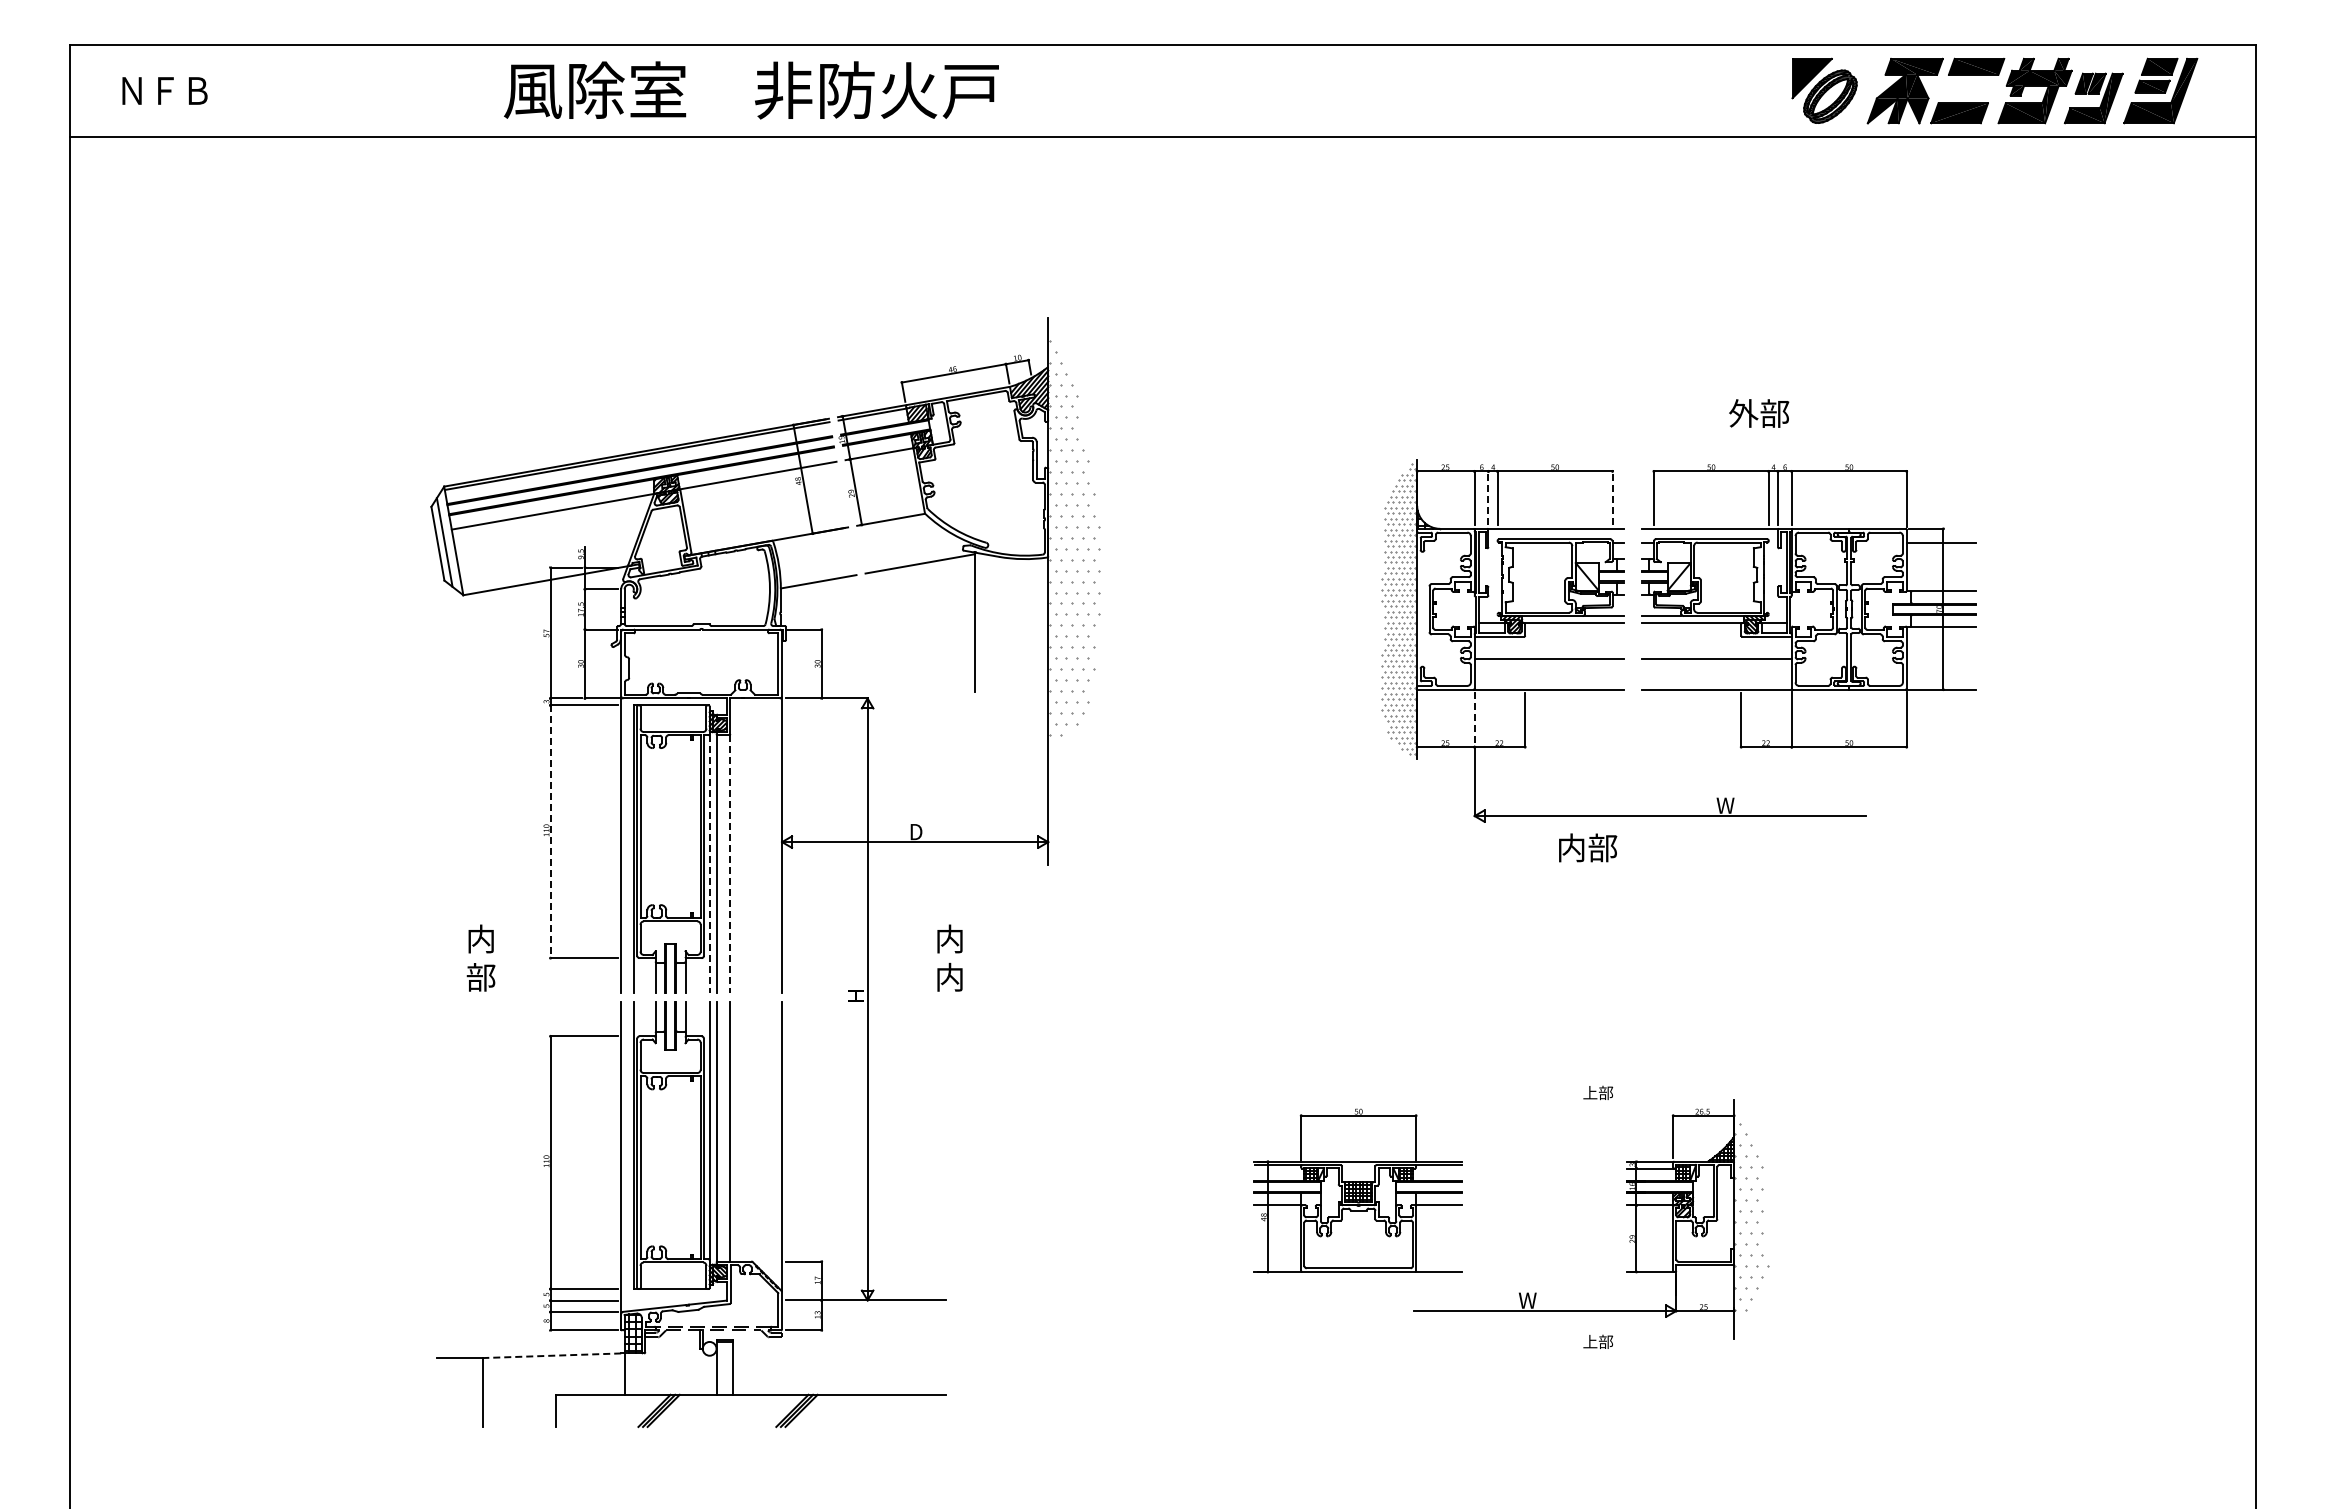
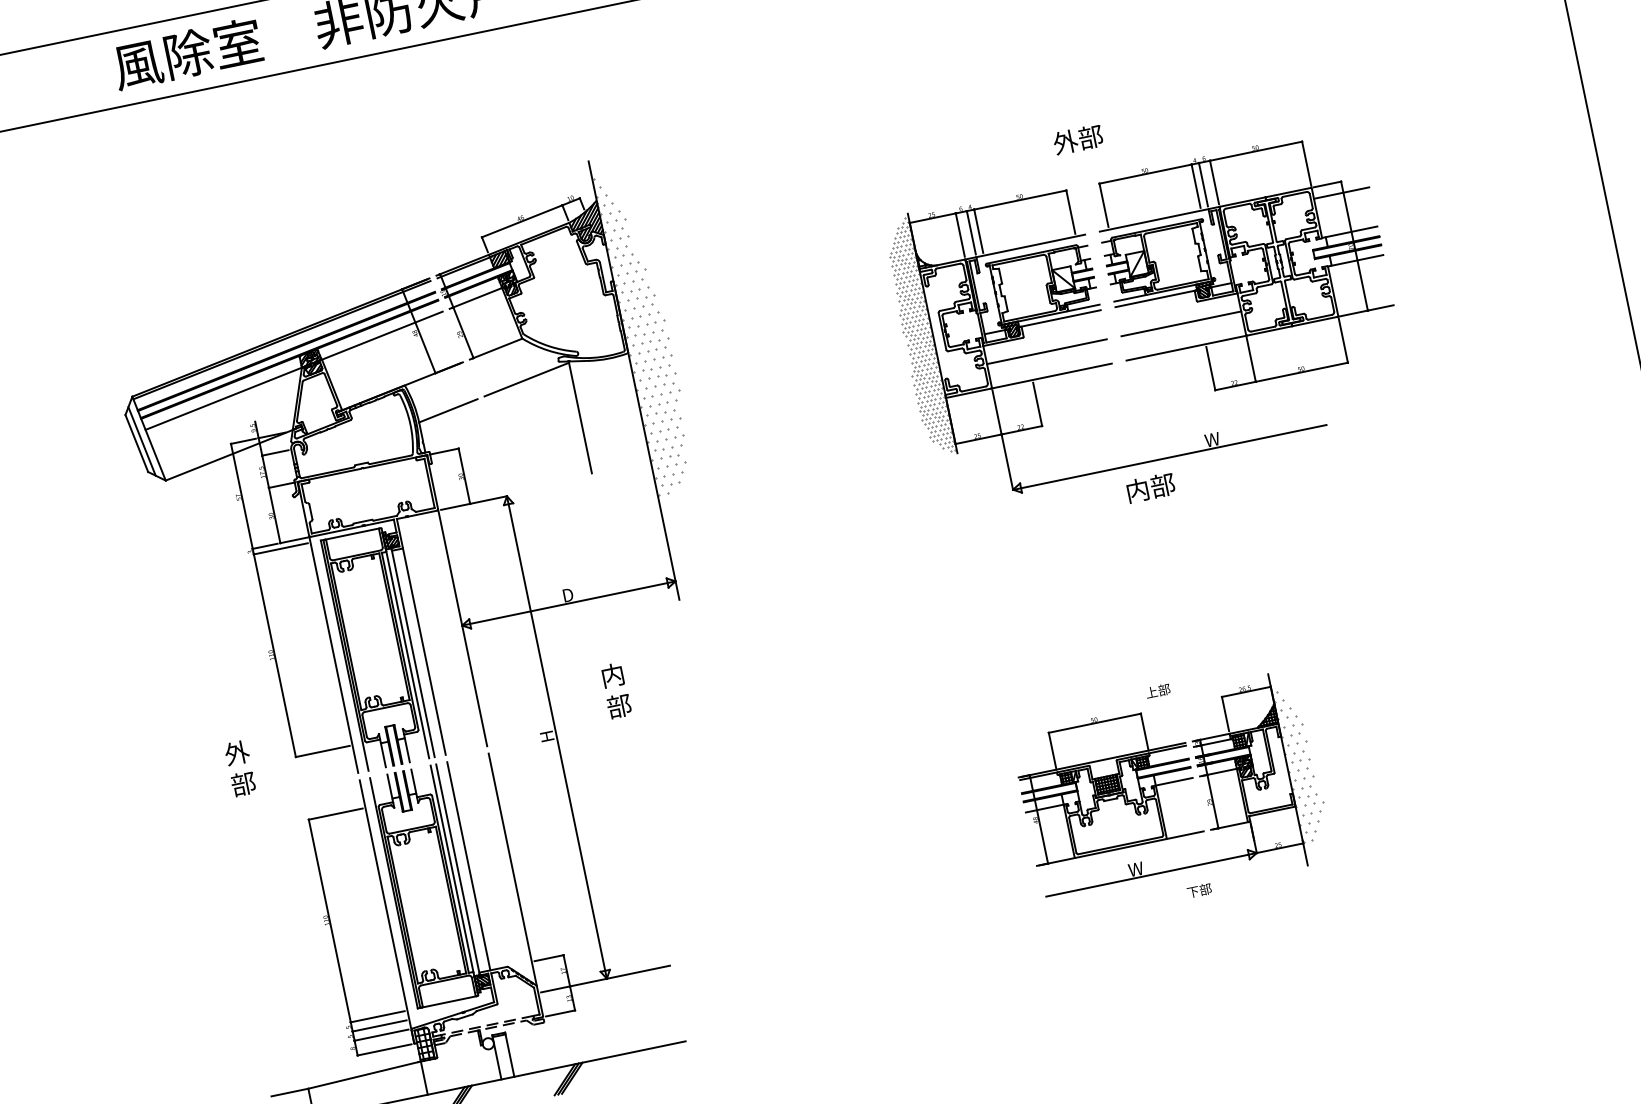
text: (1759, 413) -> (1078, 139), moved
line: (1488, 497) -> (971, 232), dashed -> solid
line: (1612, 497) -> (1070, 211), dashed -> solid
line: (1474, 719) -> (996, 412), dashed -> solid
line: (550, 832) -> (274, 656), dashed -> solid
text: (1588, 847) -> (1151, 487), moved
line: (709, 863) -> (407, 654), dashed -> solid
line: (730, 863) -> (424, 651), dashed -> solid
text: (480, 938) -> (236, 752), 内 -> 外
text: (949, 976) -> (618, 705), 内 -> 部
part: (1357, 1190) -> (1106, 783), moved
text: (1590, 1341) -> (1193, 891), 上部 -> 下部
line: (552, 1355) -> (363, 1075), dashed -> solid

